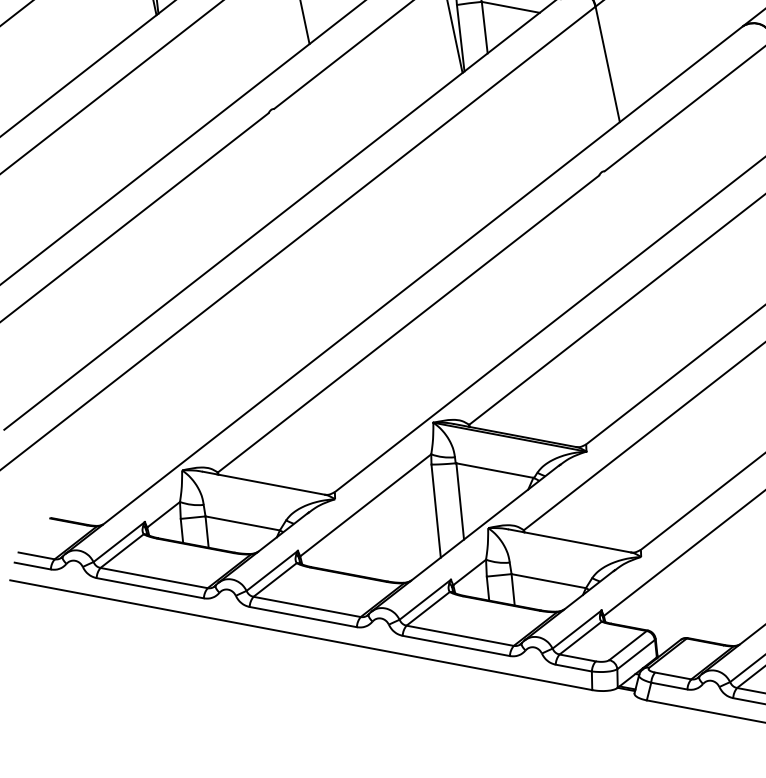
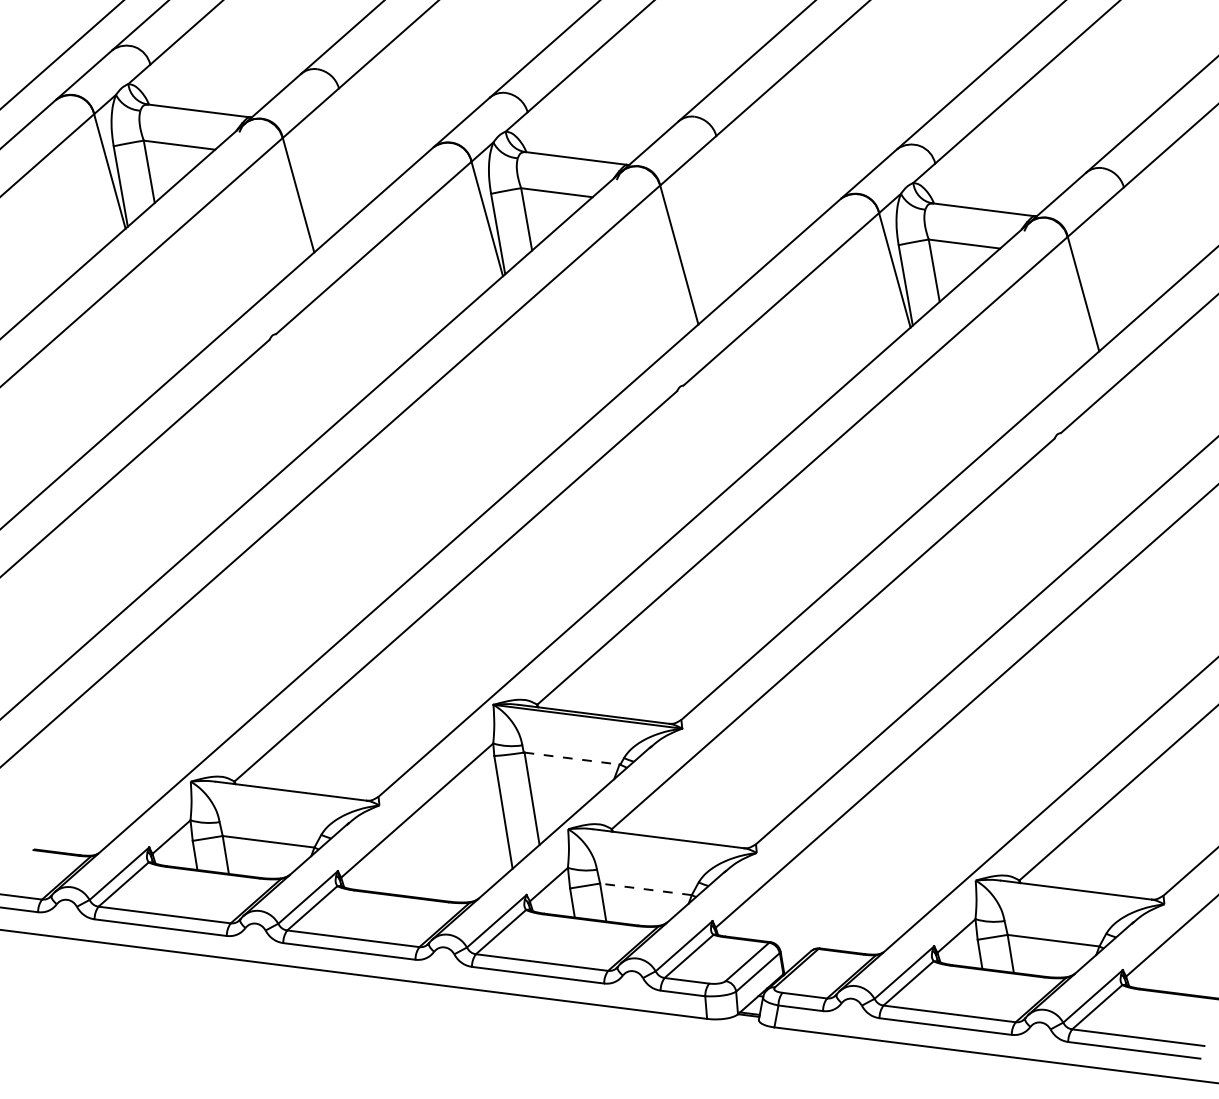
line: (495, 470) -> (572, 758), solid -> dashed
line: (548, 581) -> (645, 889), solid -> dashed

